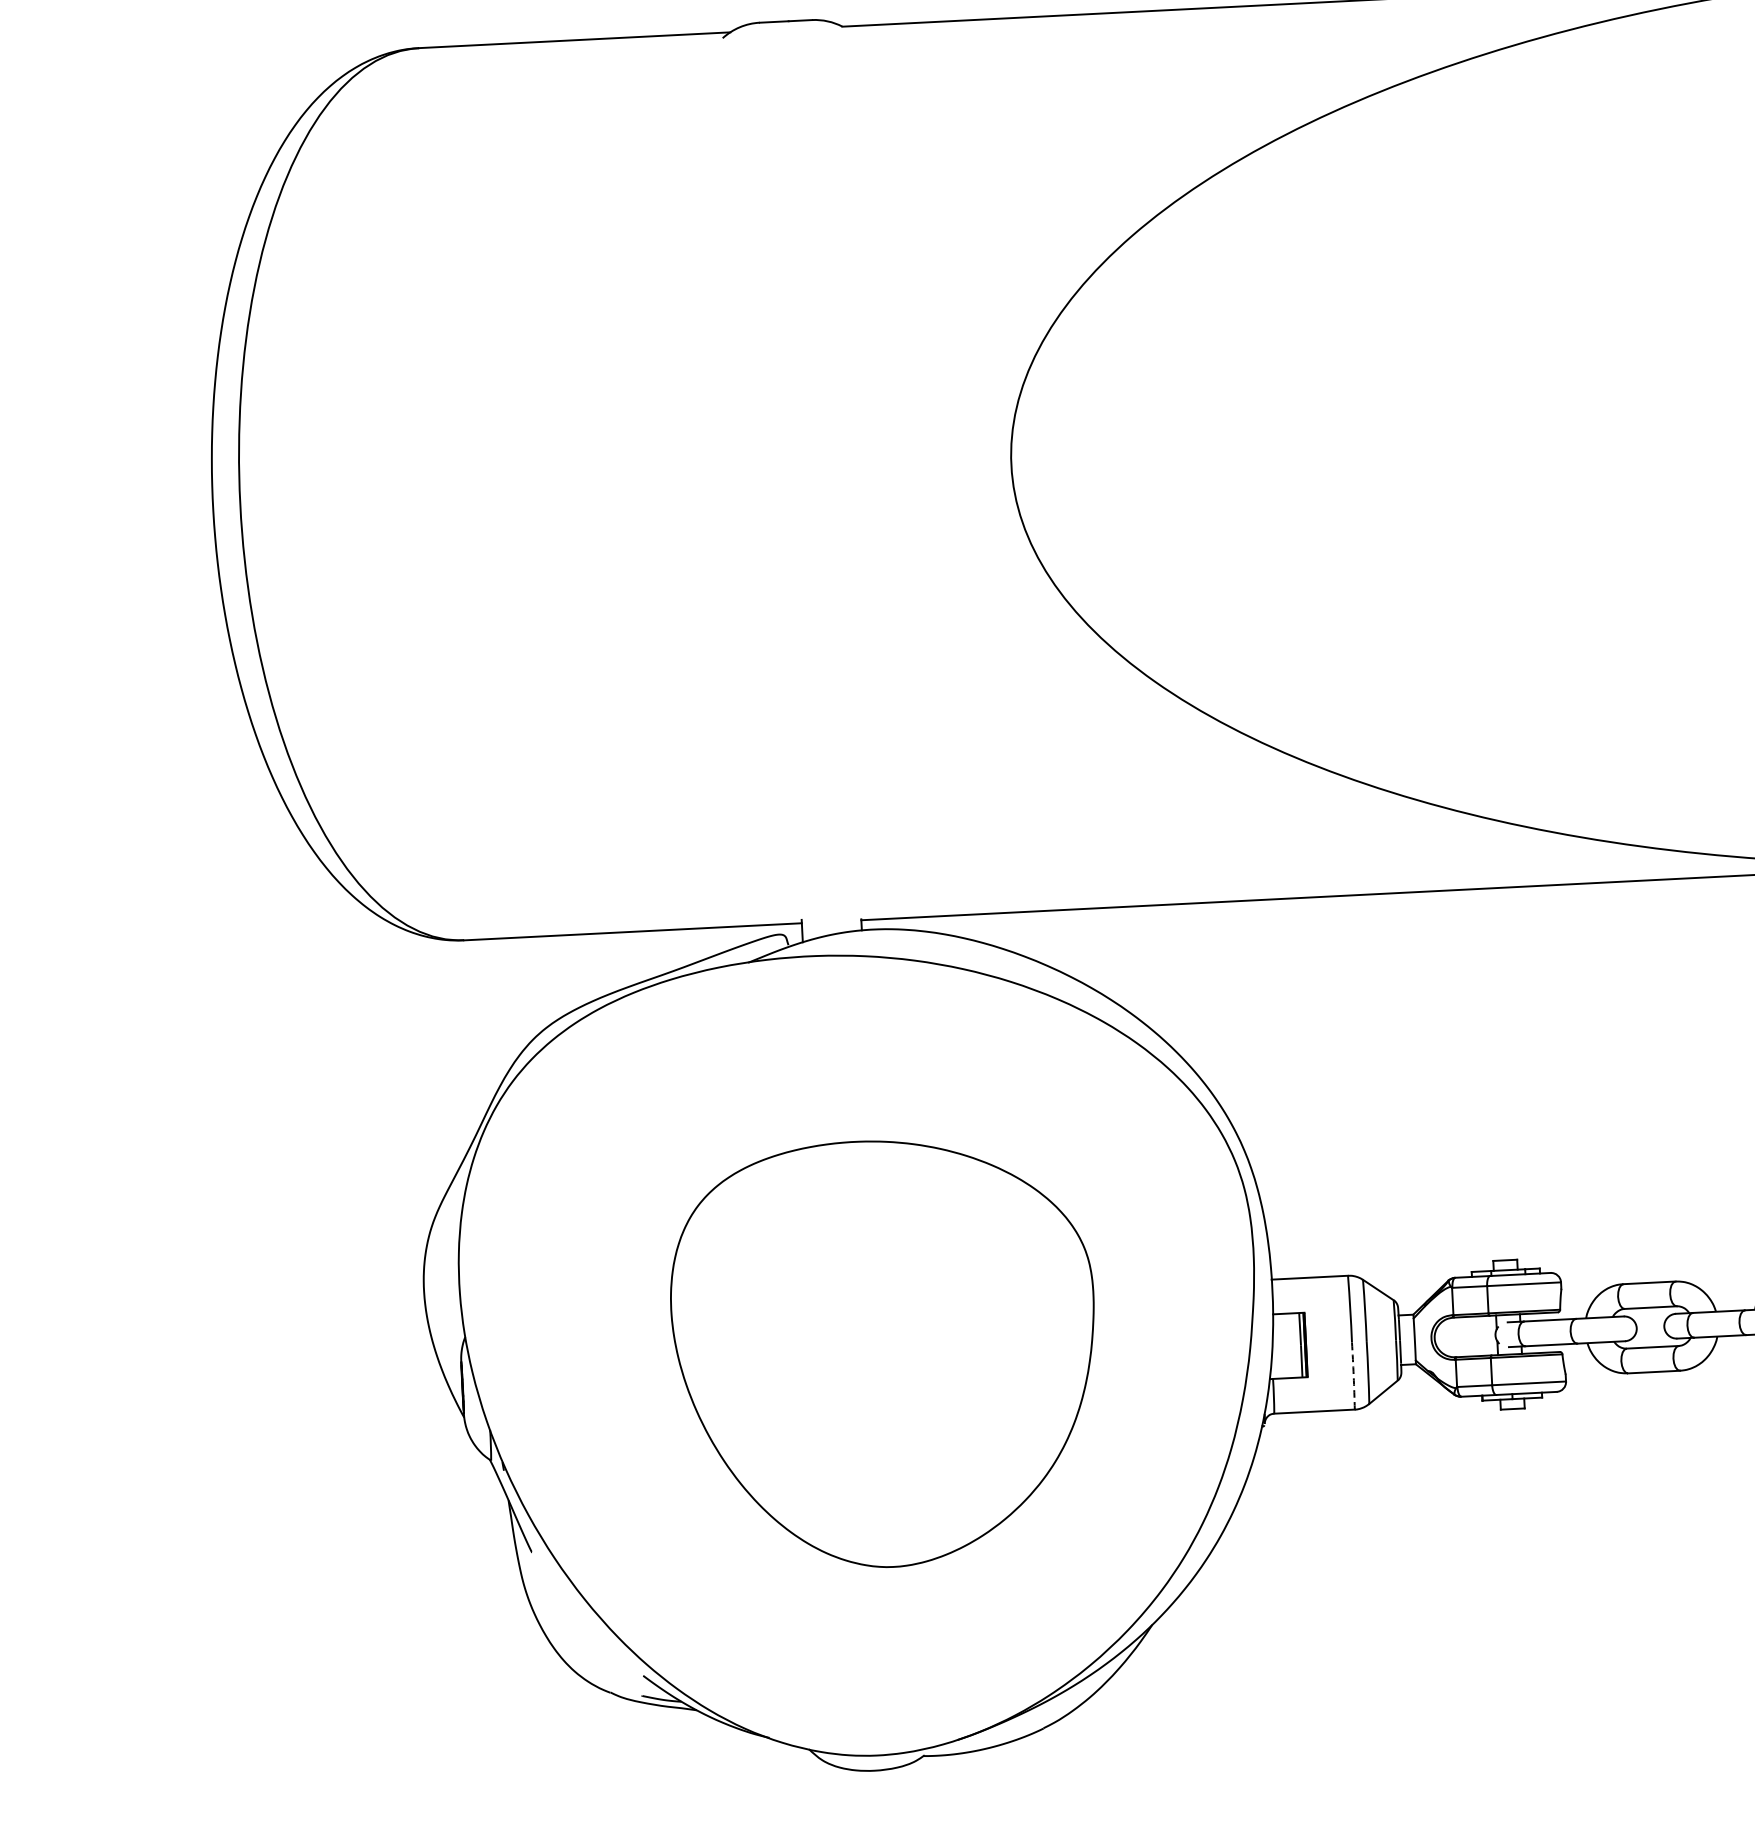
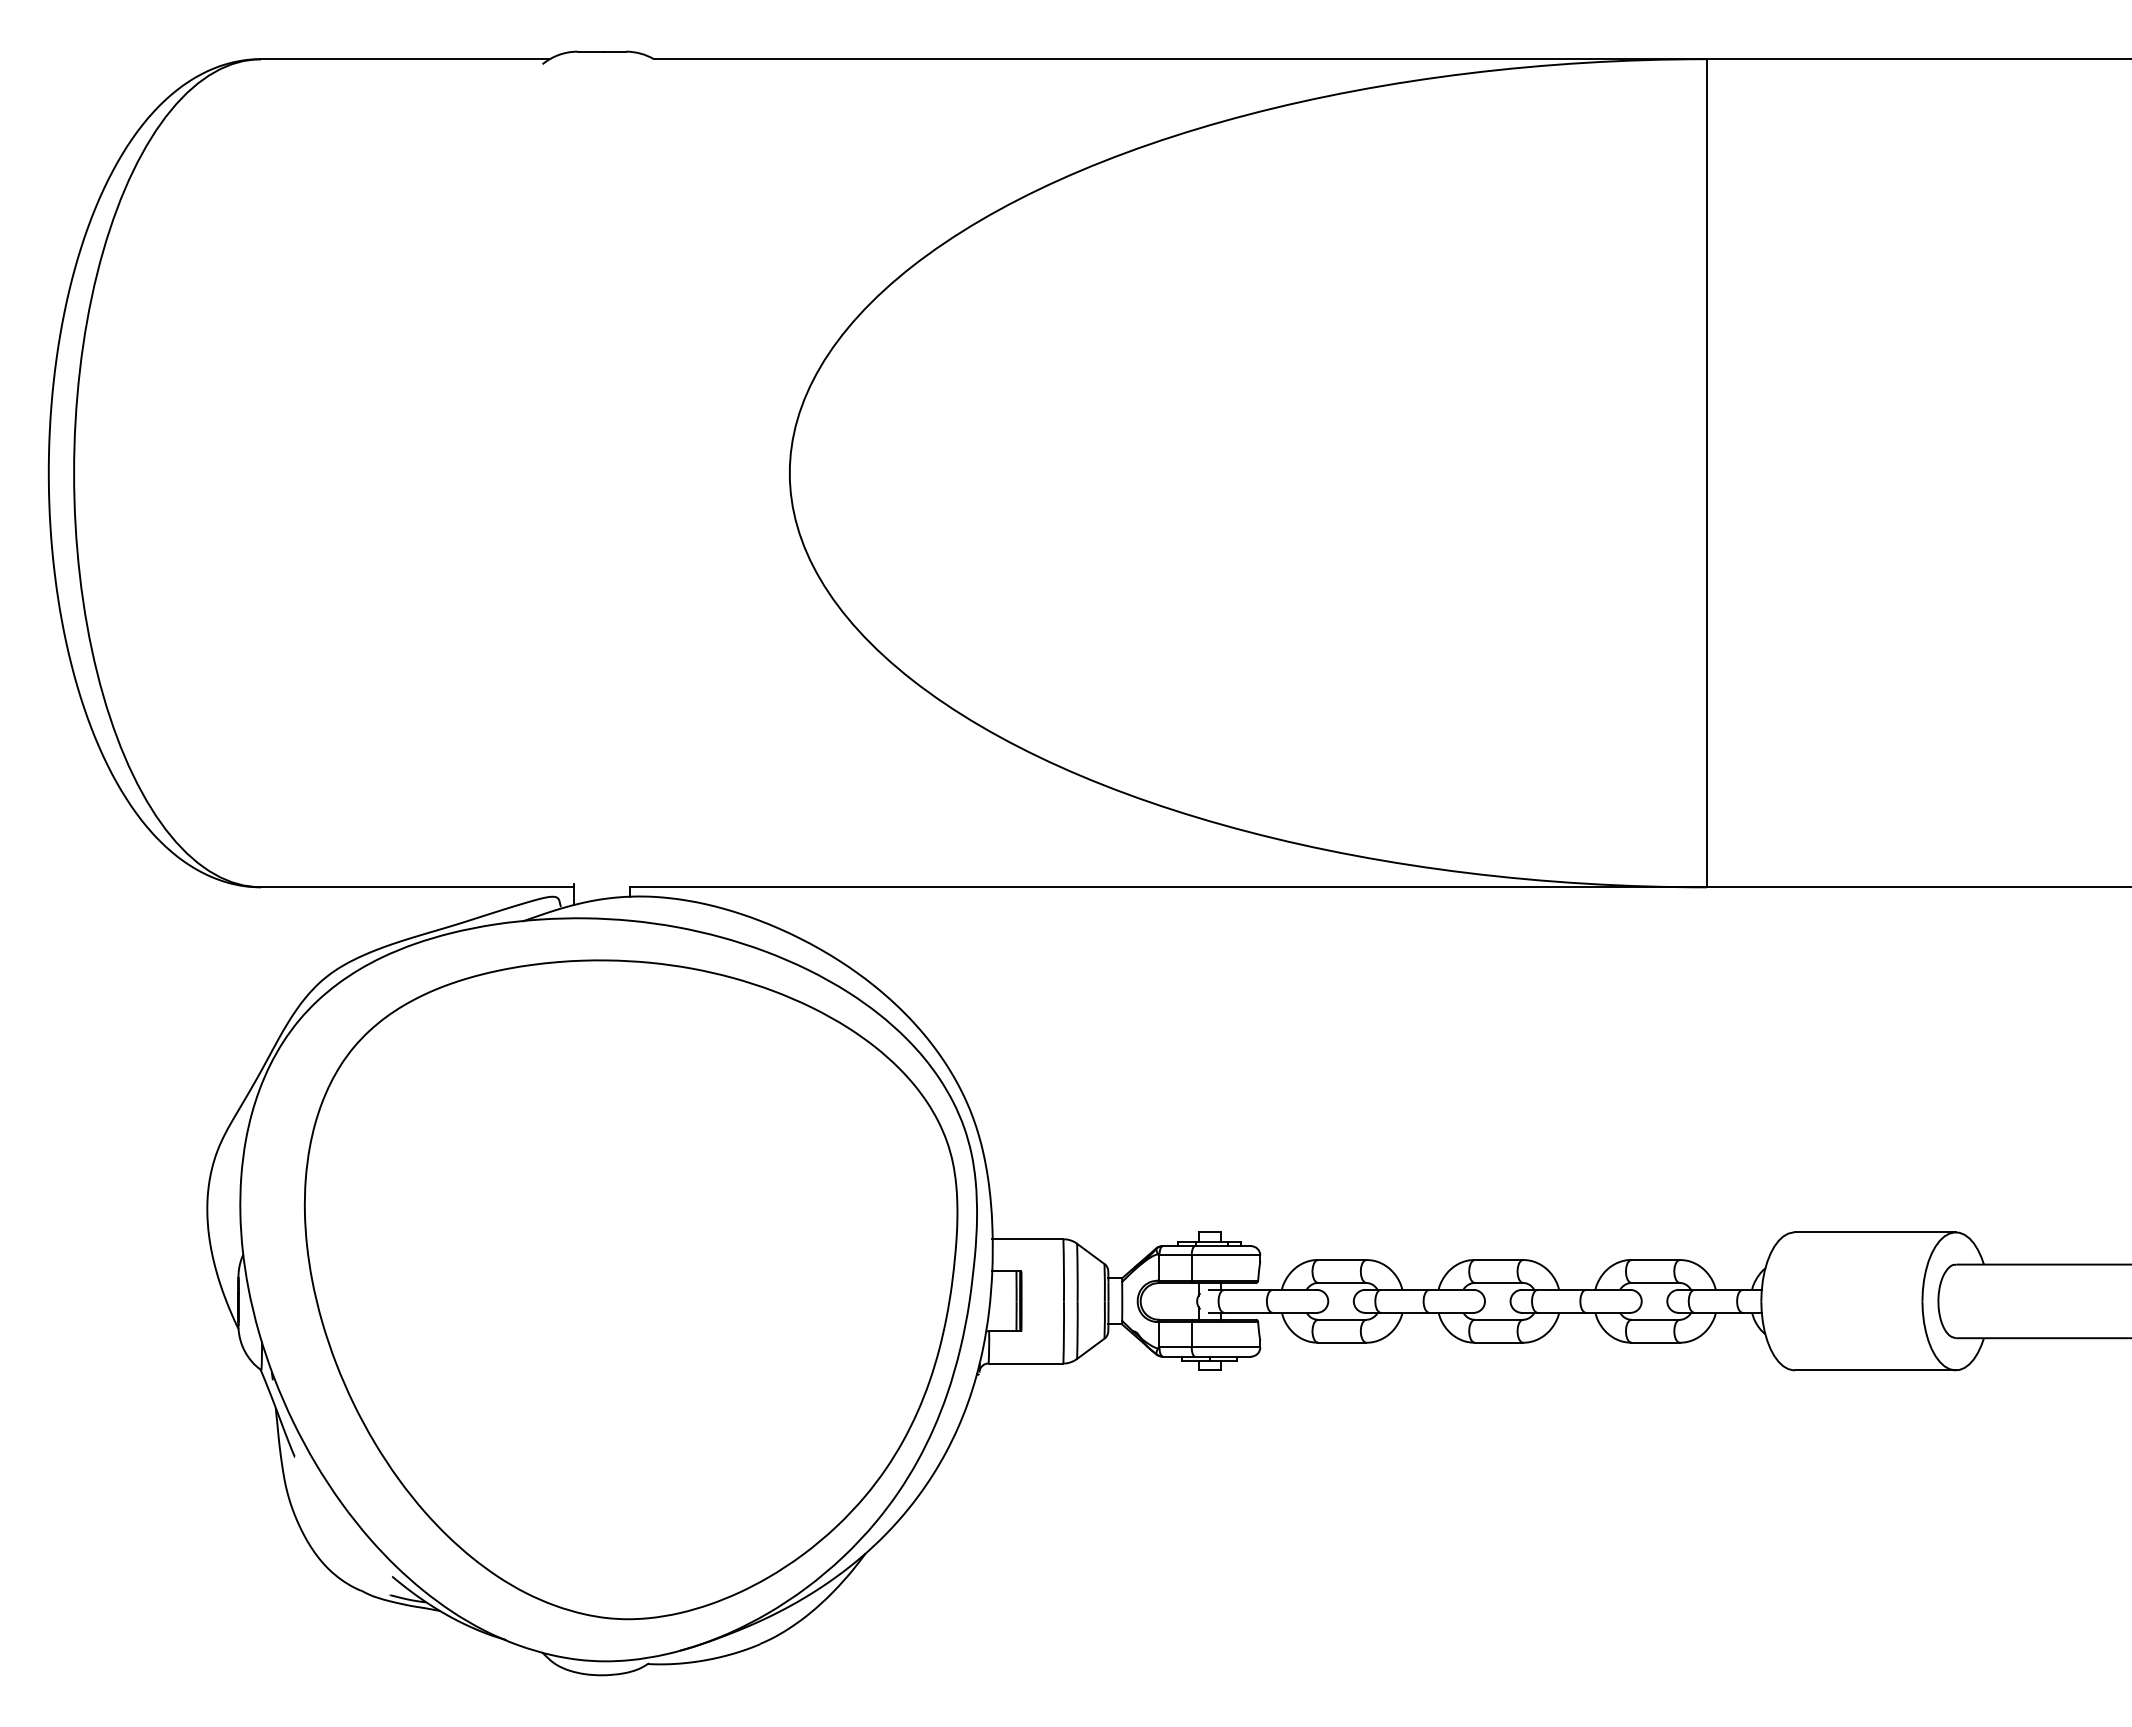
part: (884, 1353) -> (630, 1289), size x1.67
arc: (1353, 1376) -> (1063, 1332), dashed -> solid

